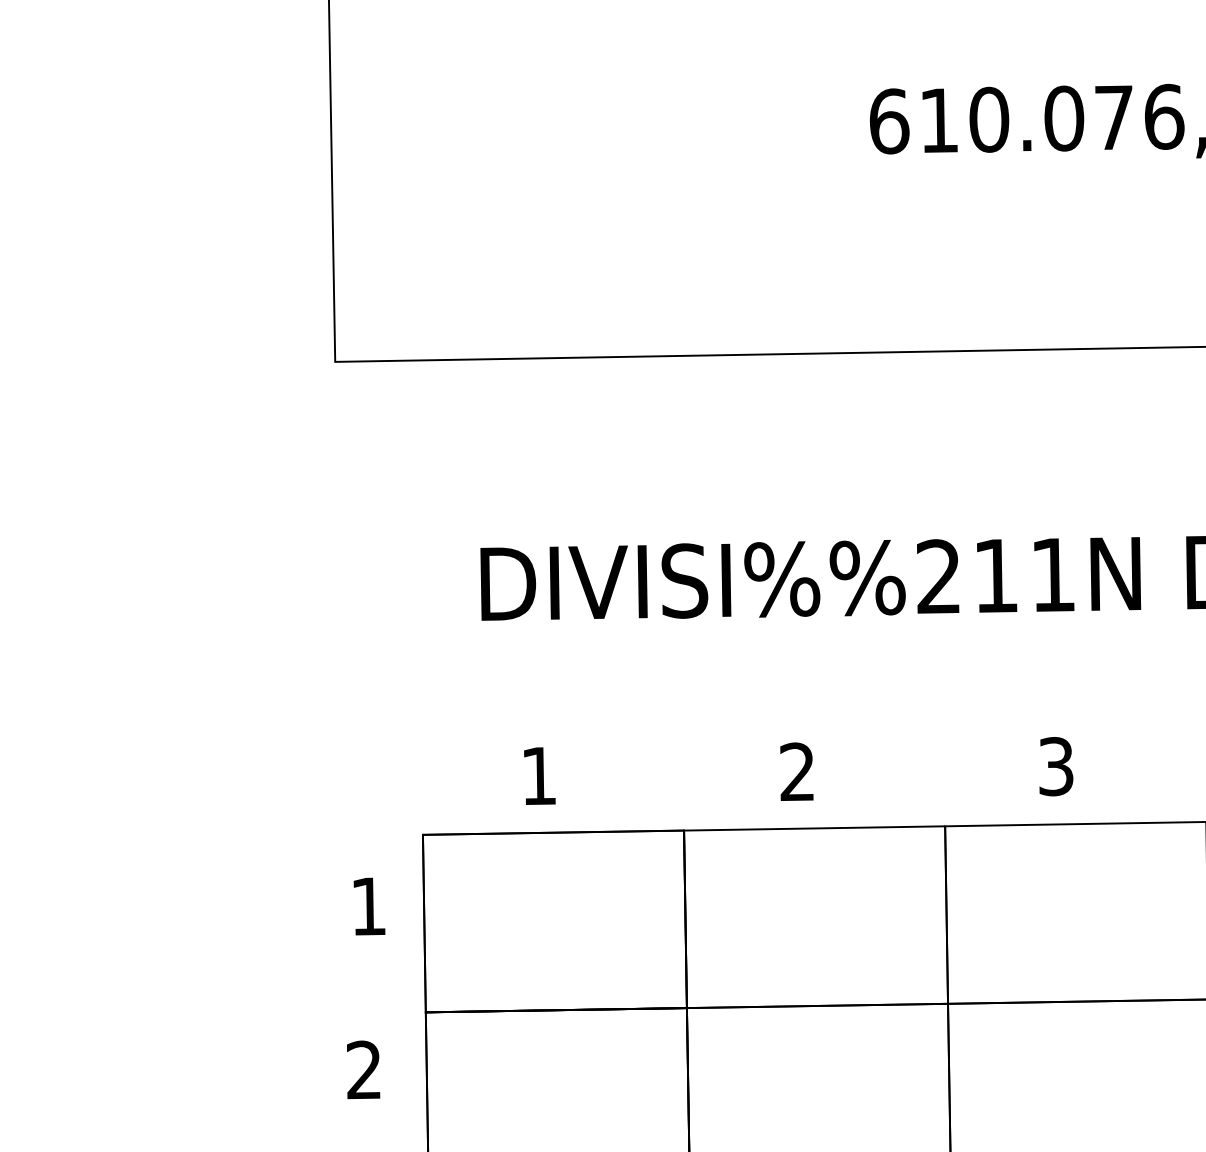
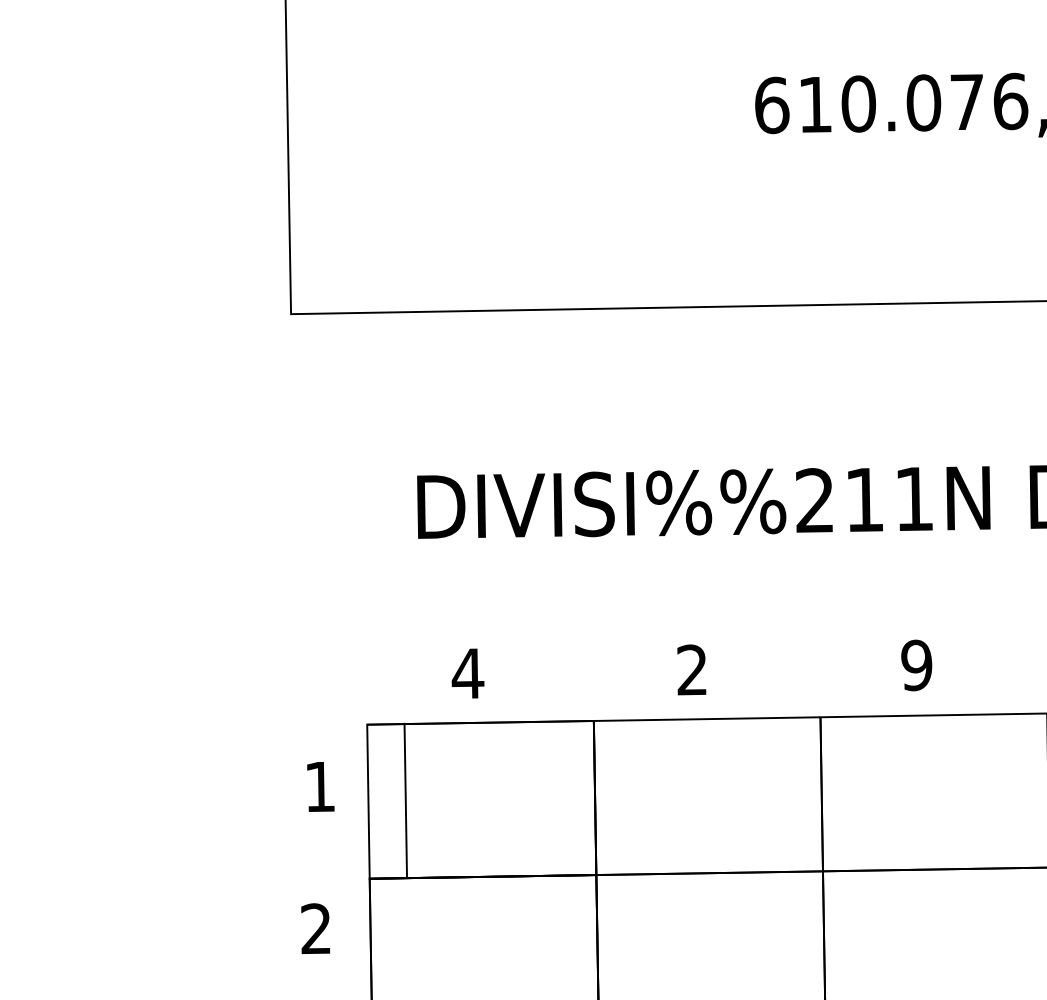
text: (1055, 766) -> (916, 665), 3 -> 9
text: (538, 775) -> (467, 673), 1 -> 4
line: (423, 923) -> (405, 800), moved

